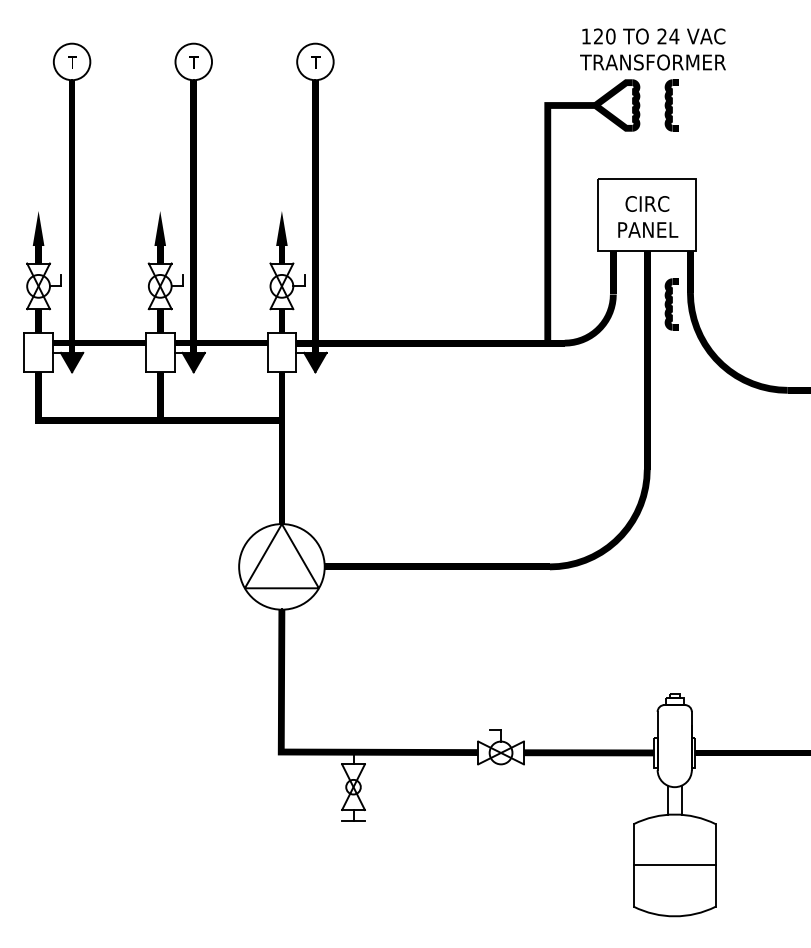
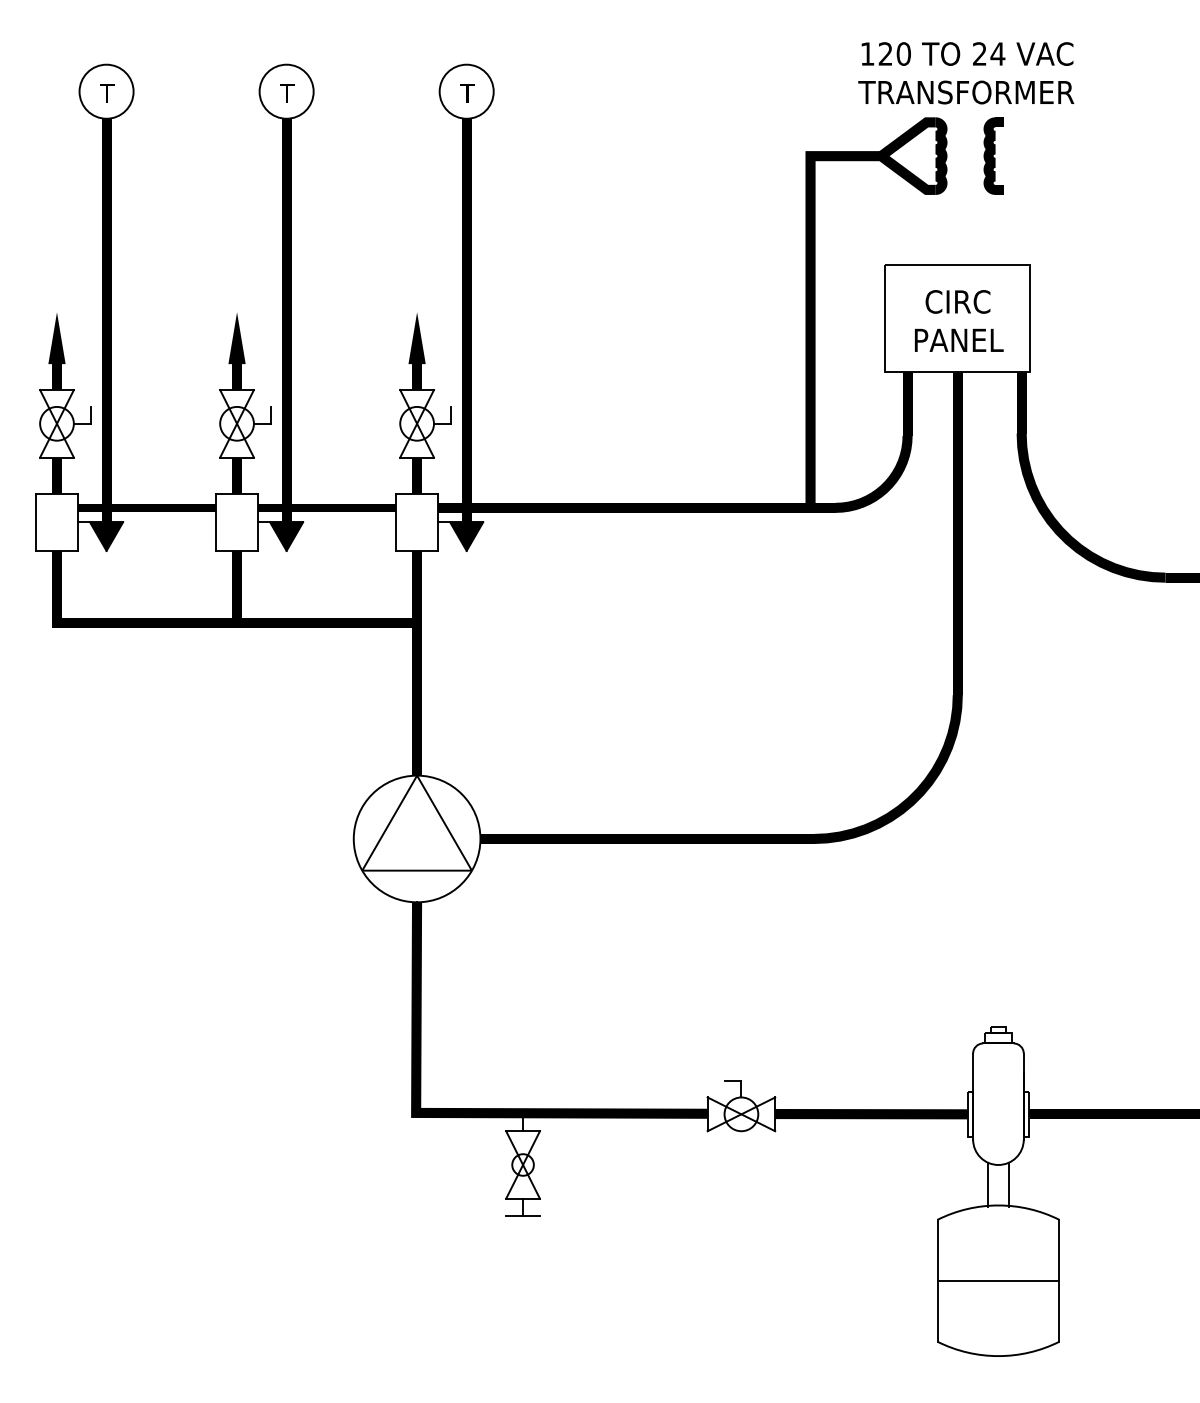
curve: (671, 304) -> (993, 450), removed

